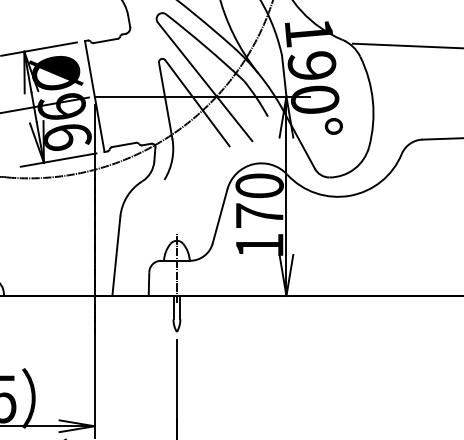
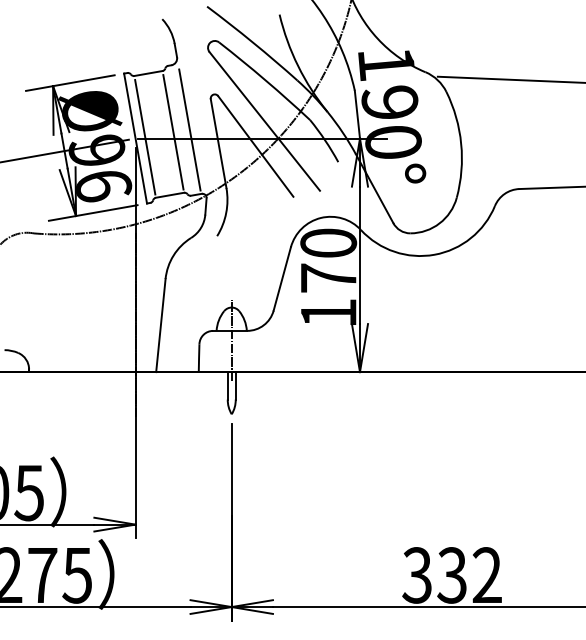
line: (140, 88) -> (189, 129), added
line: (127, 91) -> (173, 132), added
line: (103, 95) -> (145, 137), added

